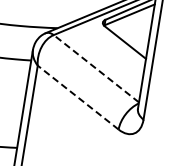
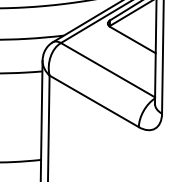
line: (95, 67) -> (107, 69), dashed -> solid
line: (78, 97) -> (94, 101), dashed -> solid

